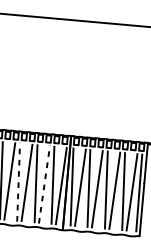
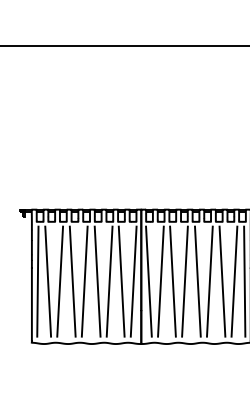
line: (18, 182) -> (72, 281), dashed -> solid
line: (44, 184) -> (109, 281), dashed -> solid

